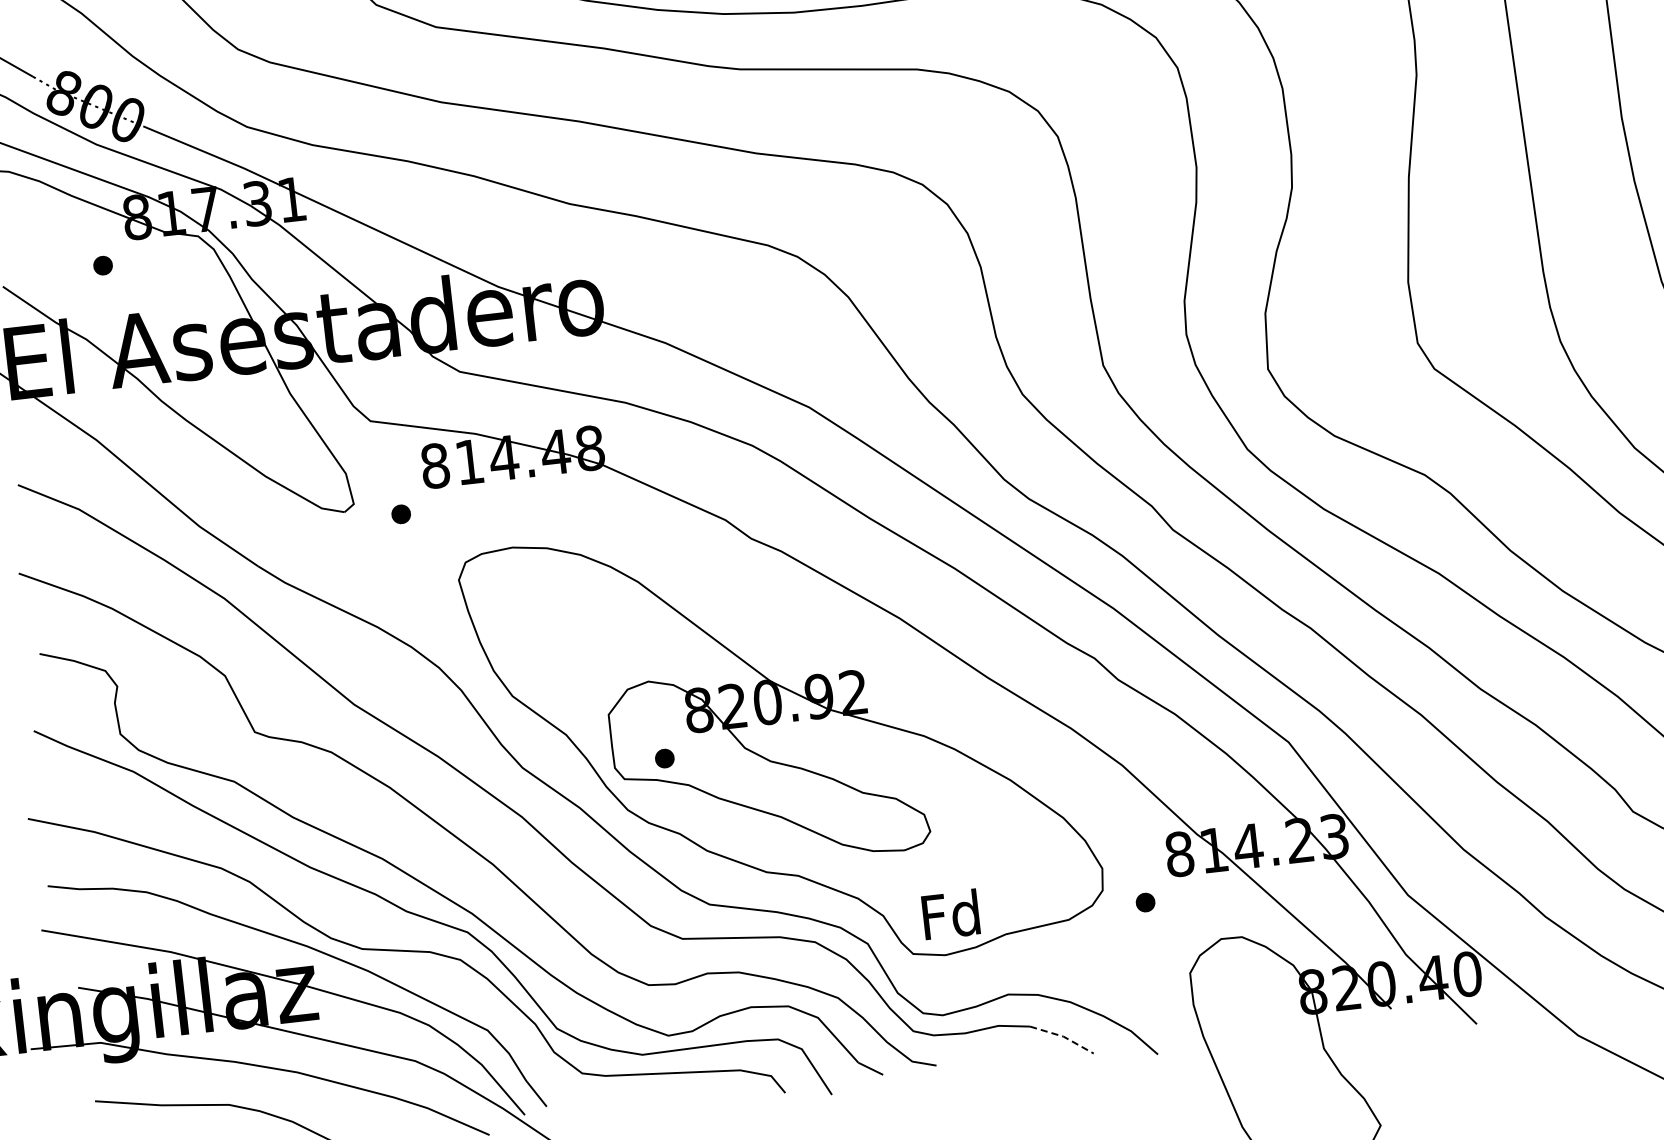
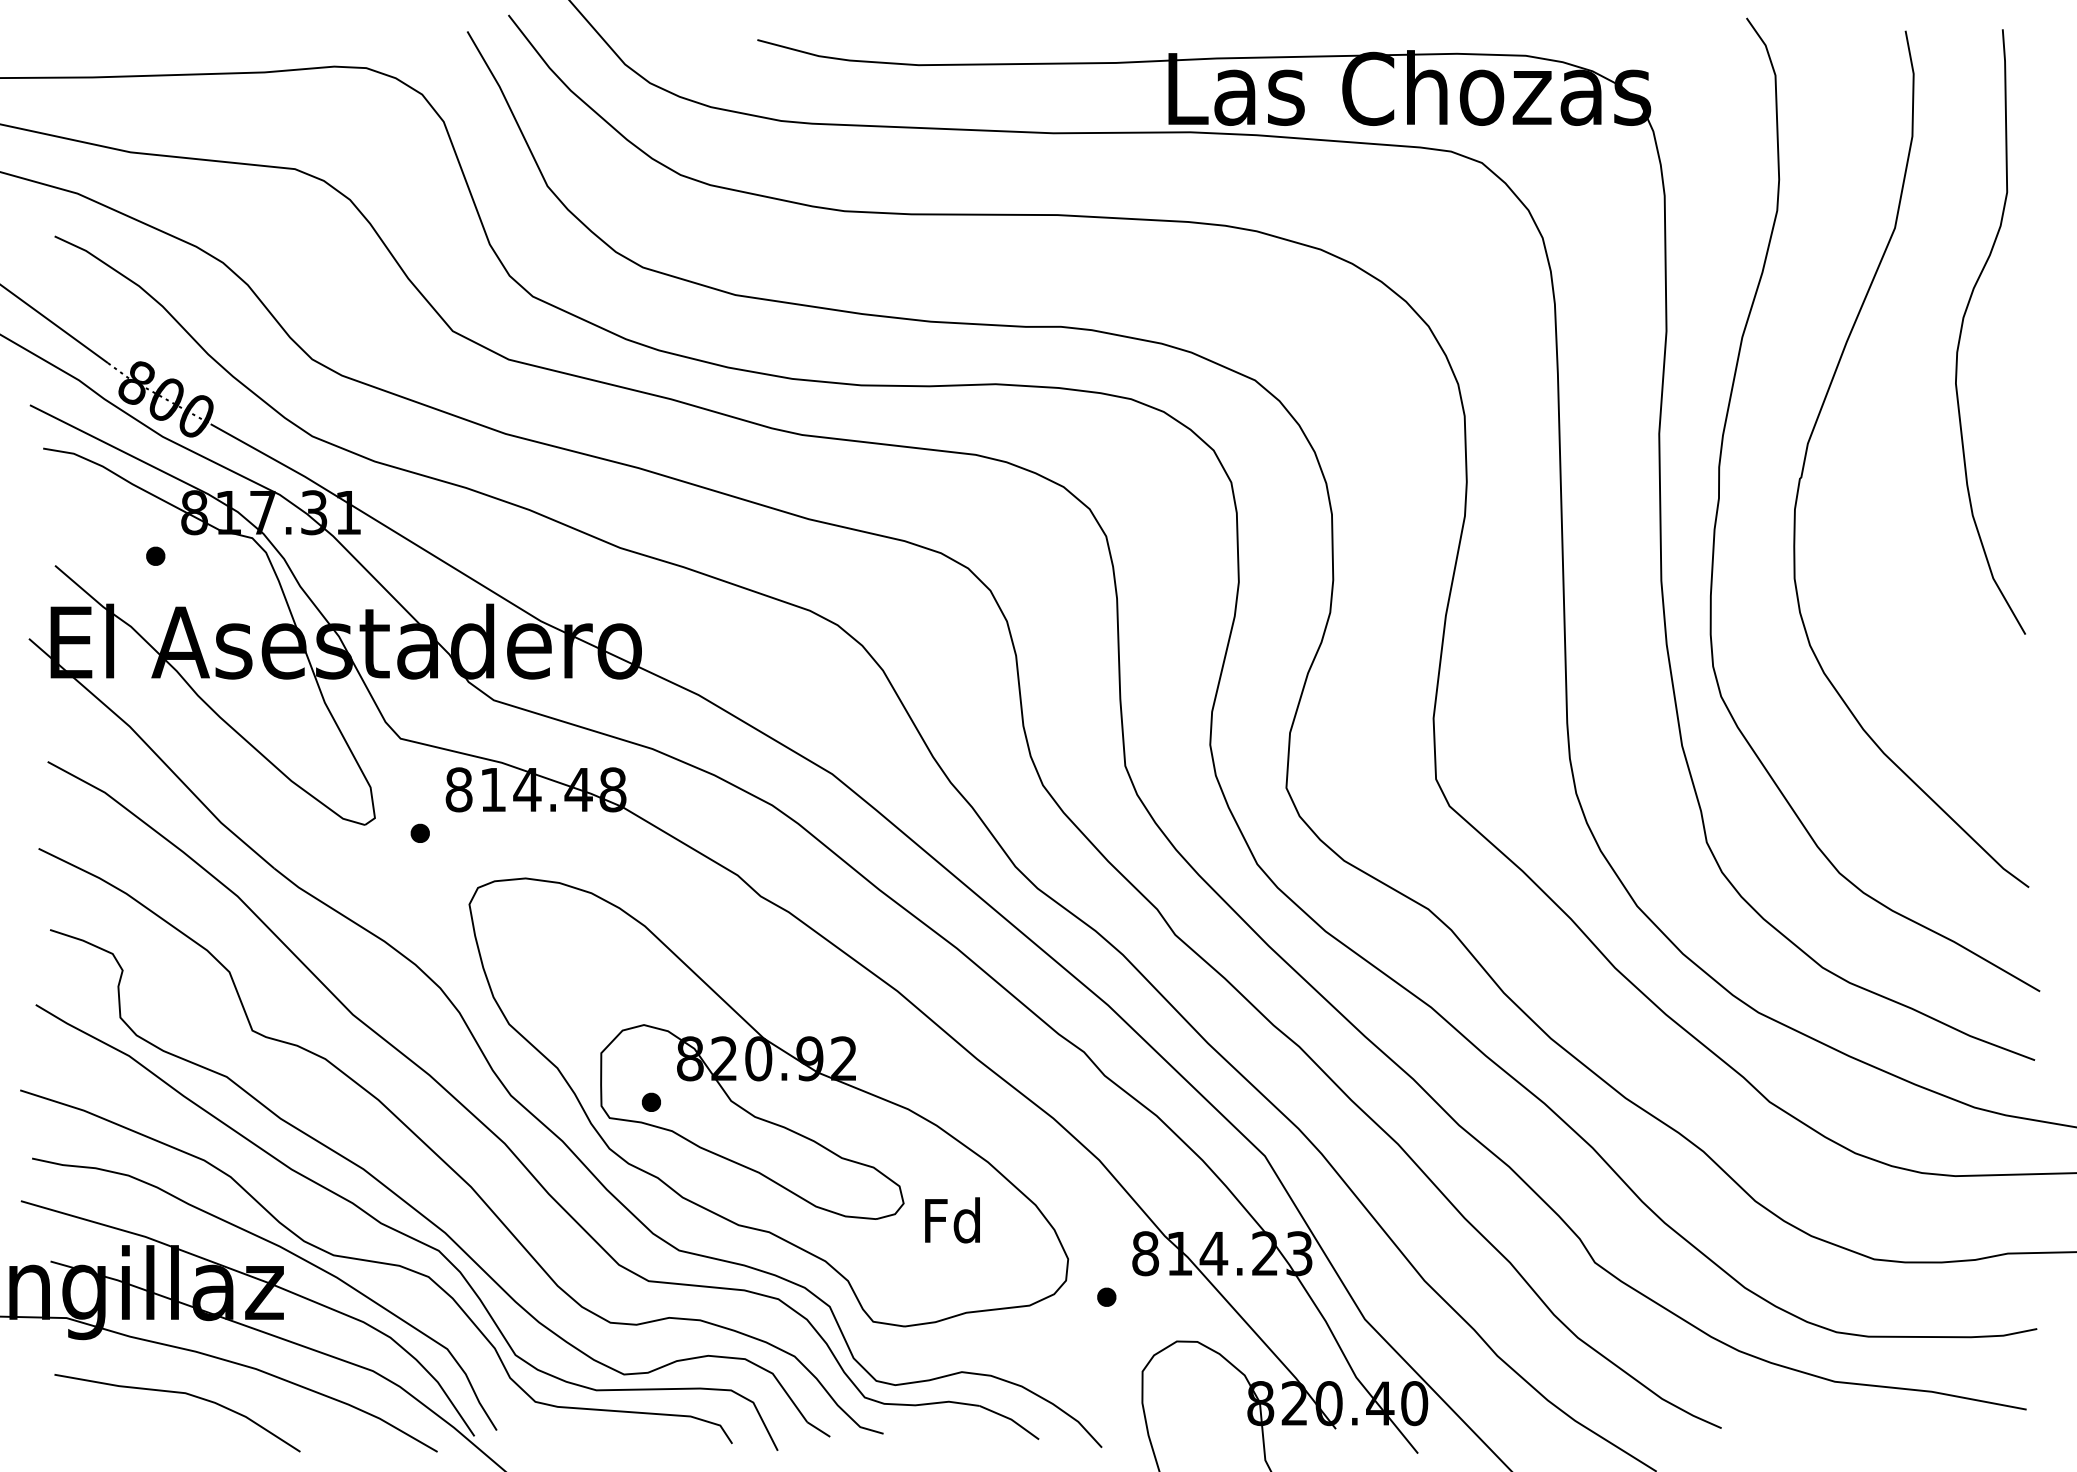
text: (950, 914) -> (952, 1220), moved
line: (1063, 1036) -> (1011, 1419), dashed -> solid

